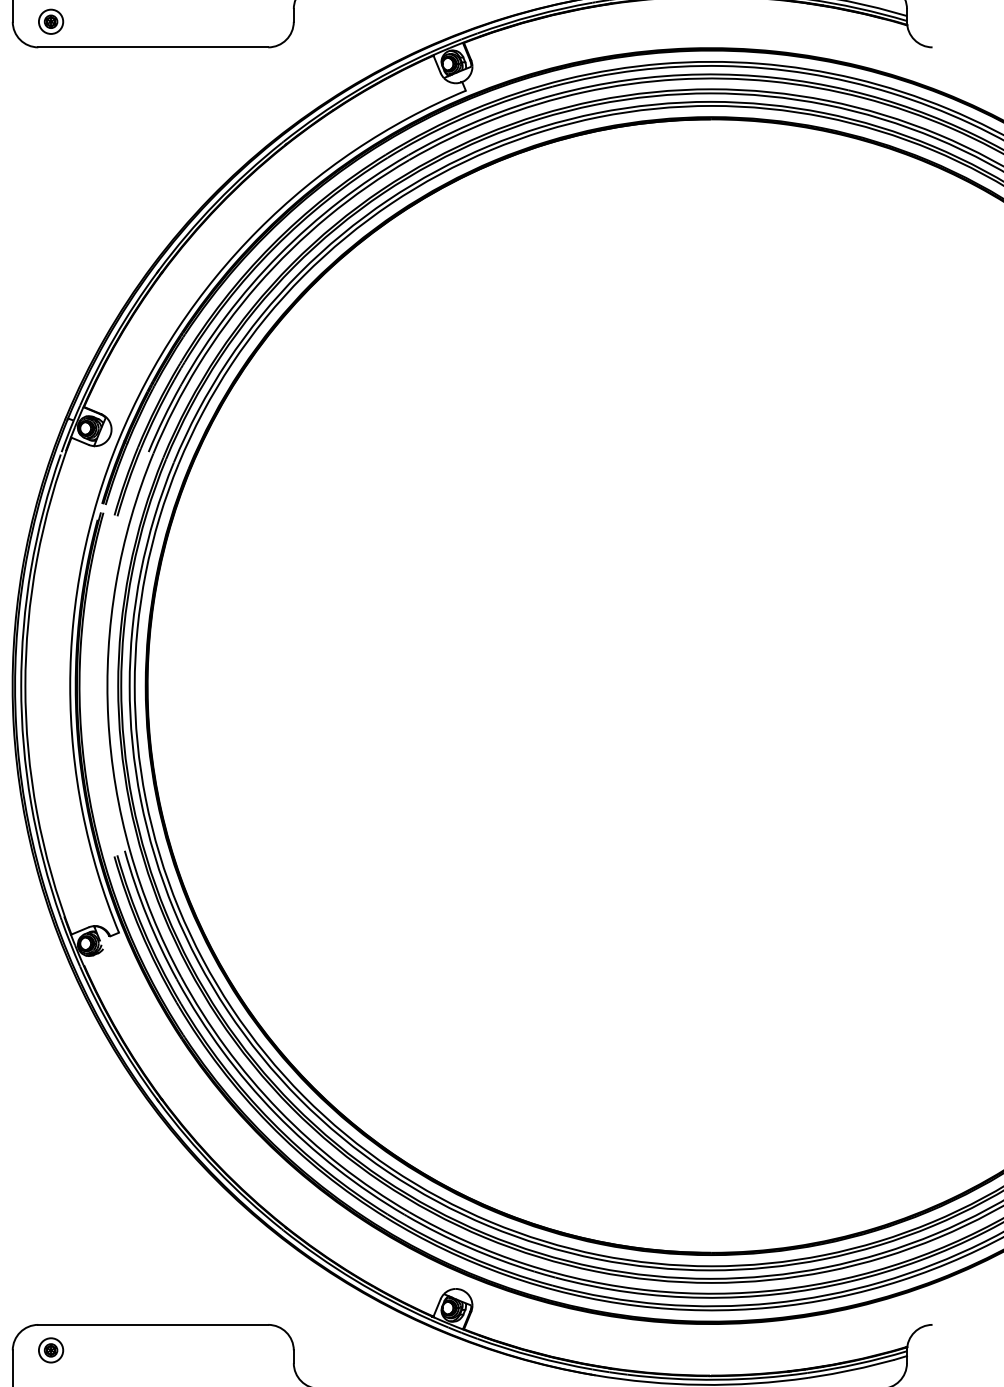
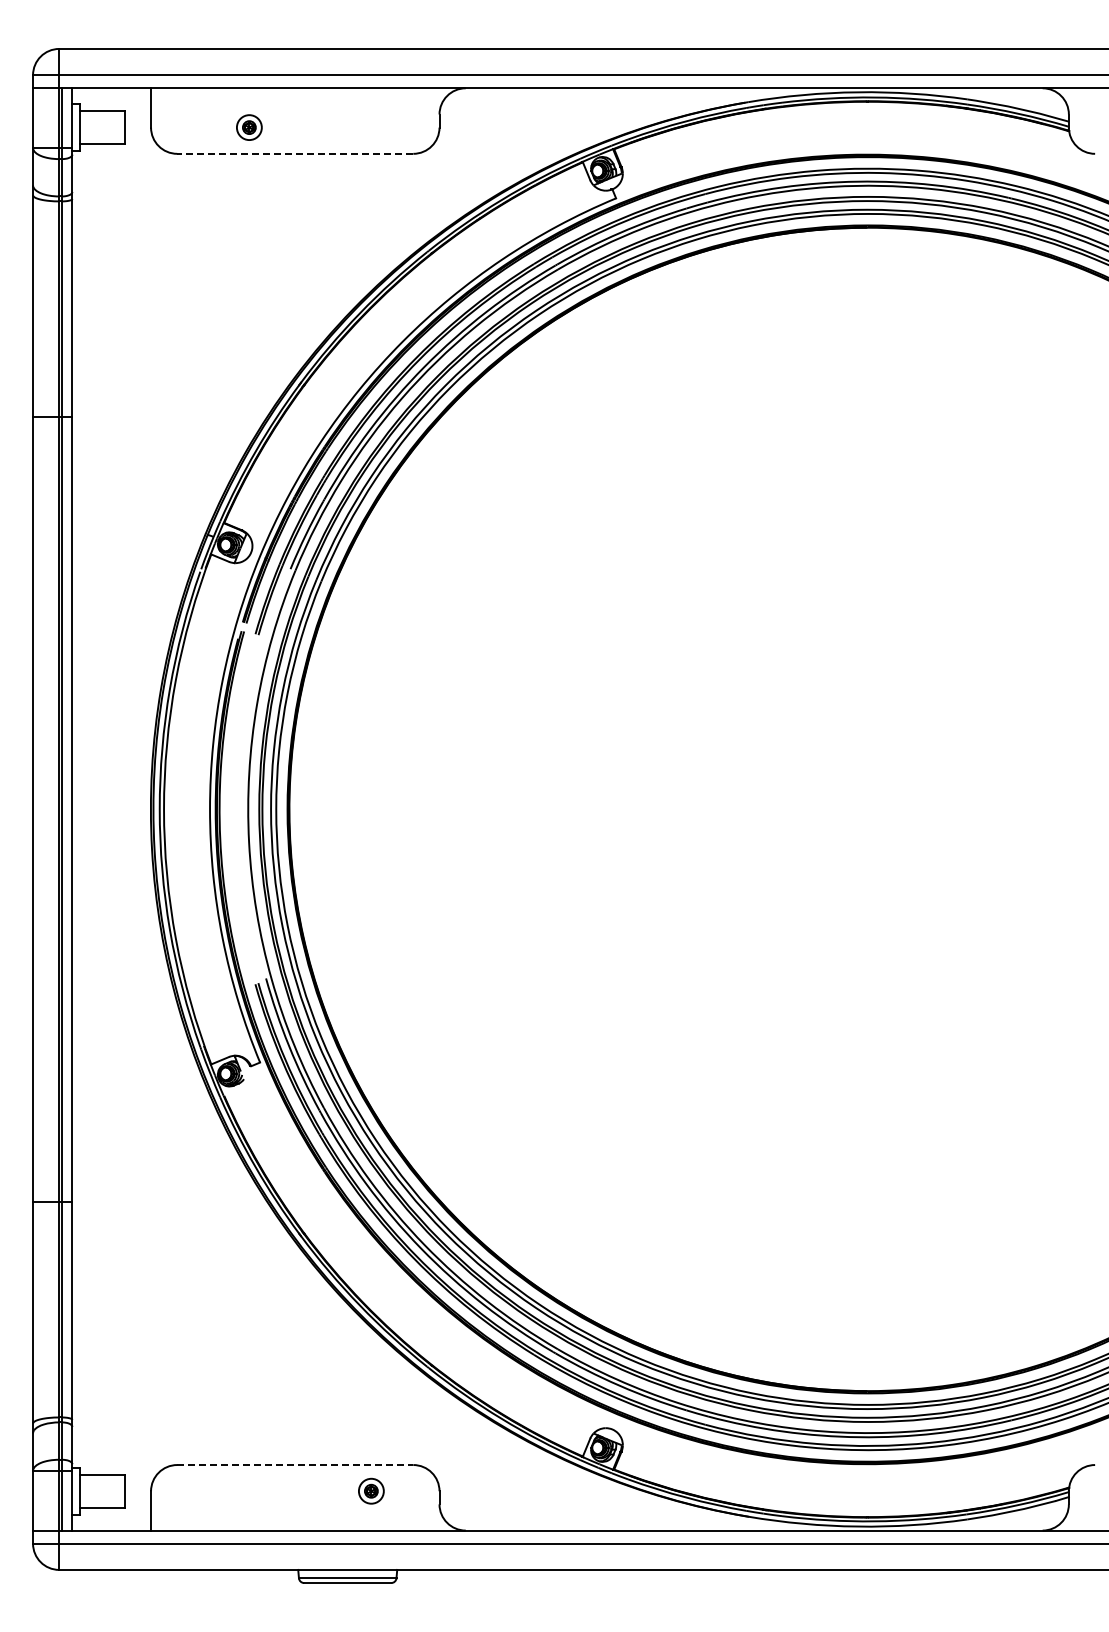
part: (51, 21) -> (249, 127), moved
line: (152, 47) -> (294, 153), solid -> dashed
line: (153, 1325) -> (295, 1465), solid -> dashed
part: (51, 1349) -> (371, 1490), moved

